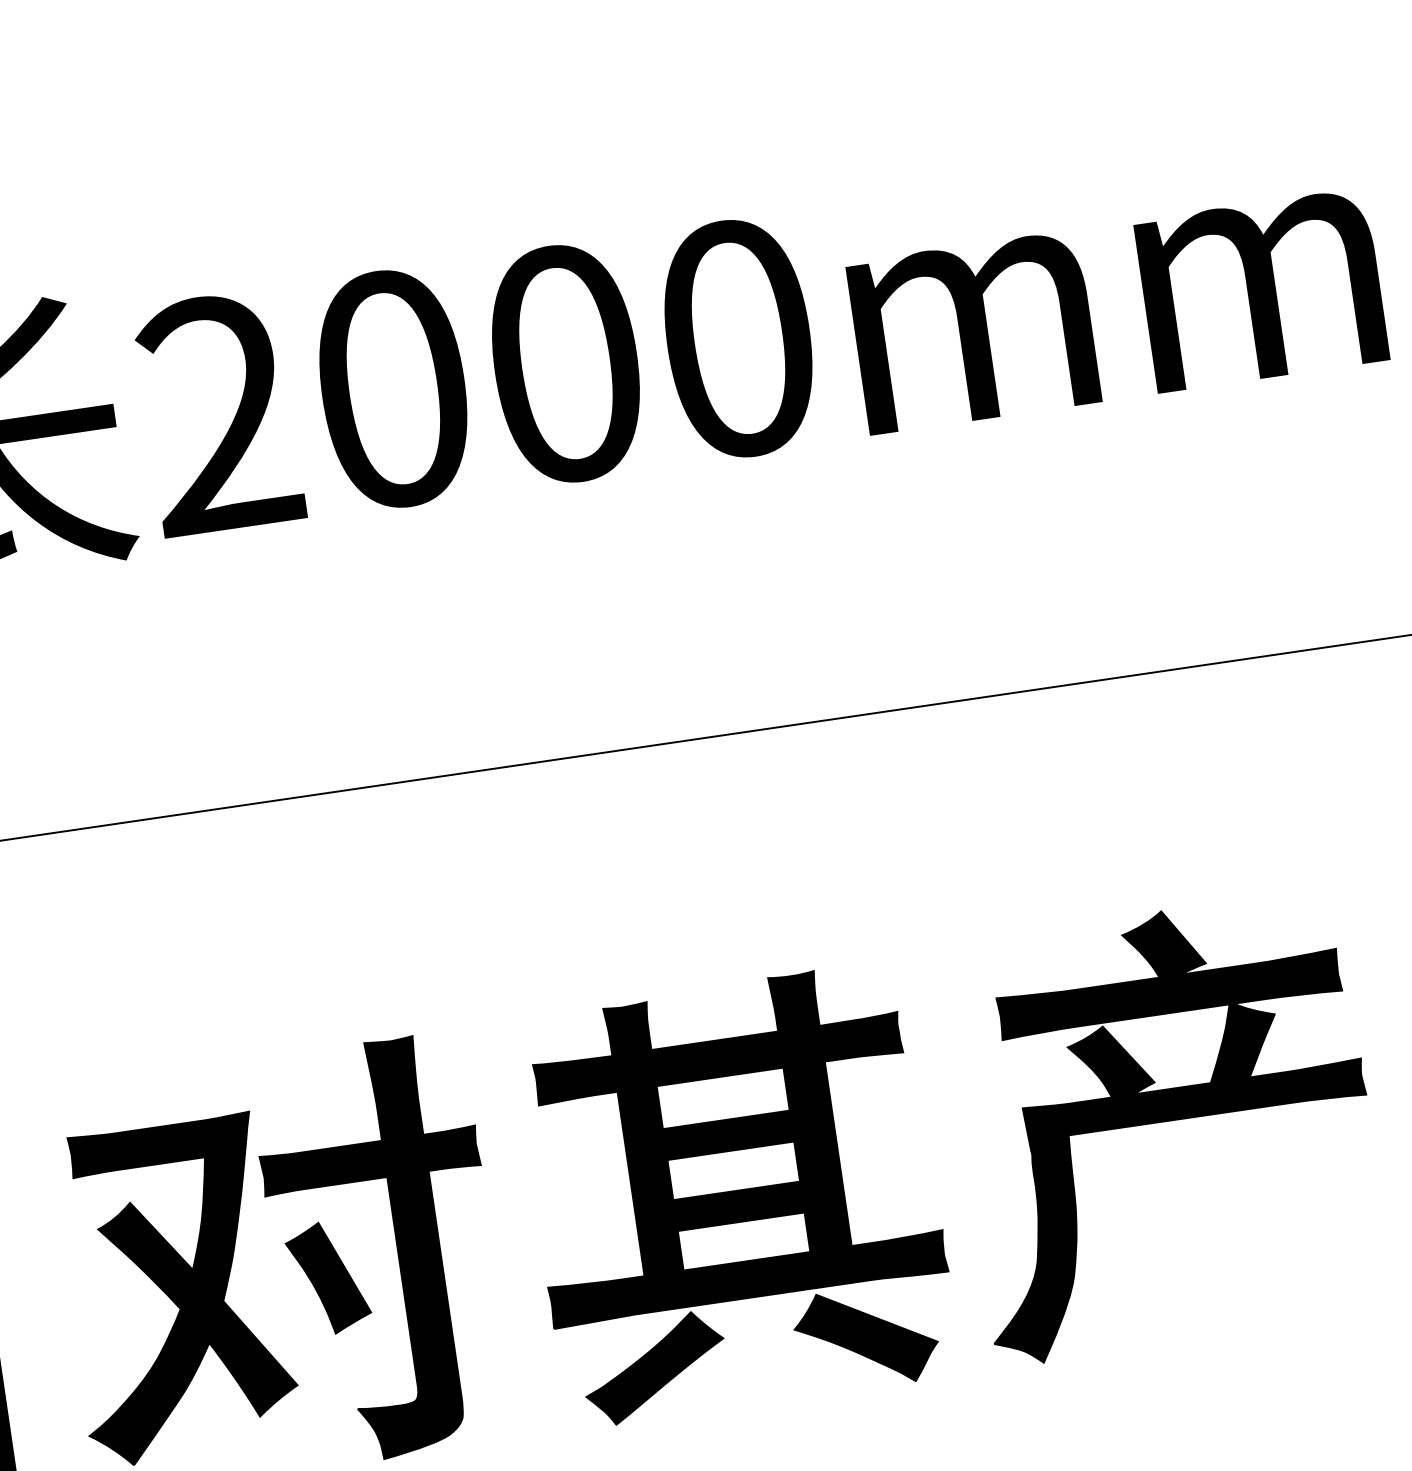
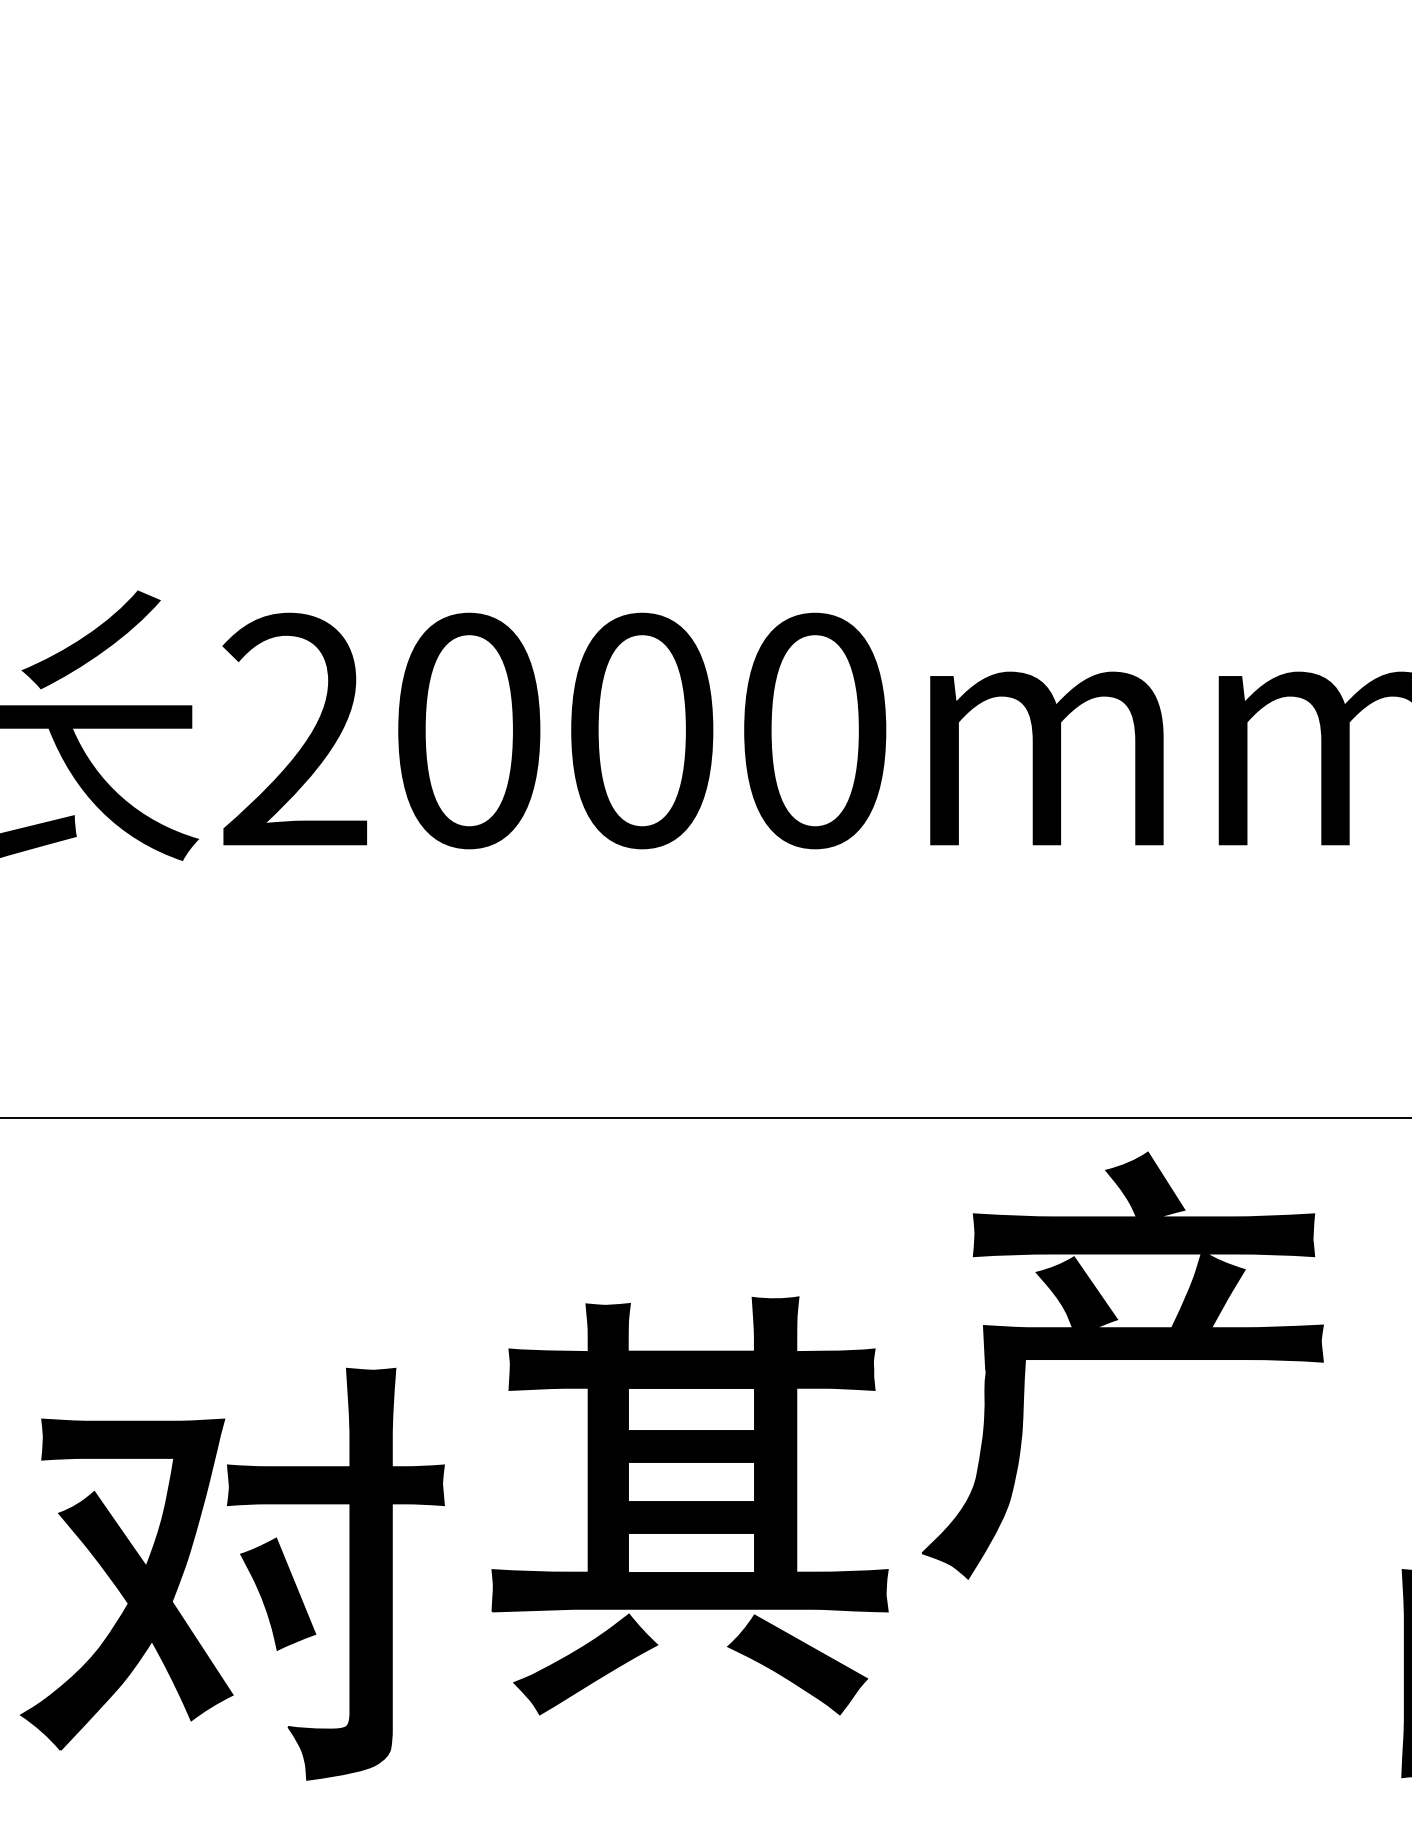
part: (1166, 1127) -> (1122, 1365), moved
part: (735, 1194) -> (689, 1505), moved

